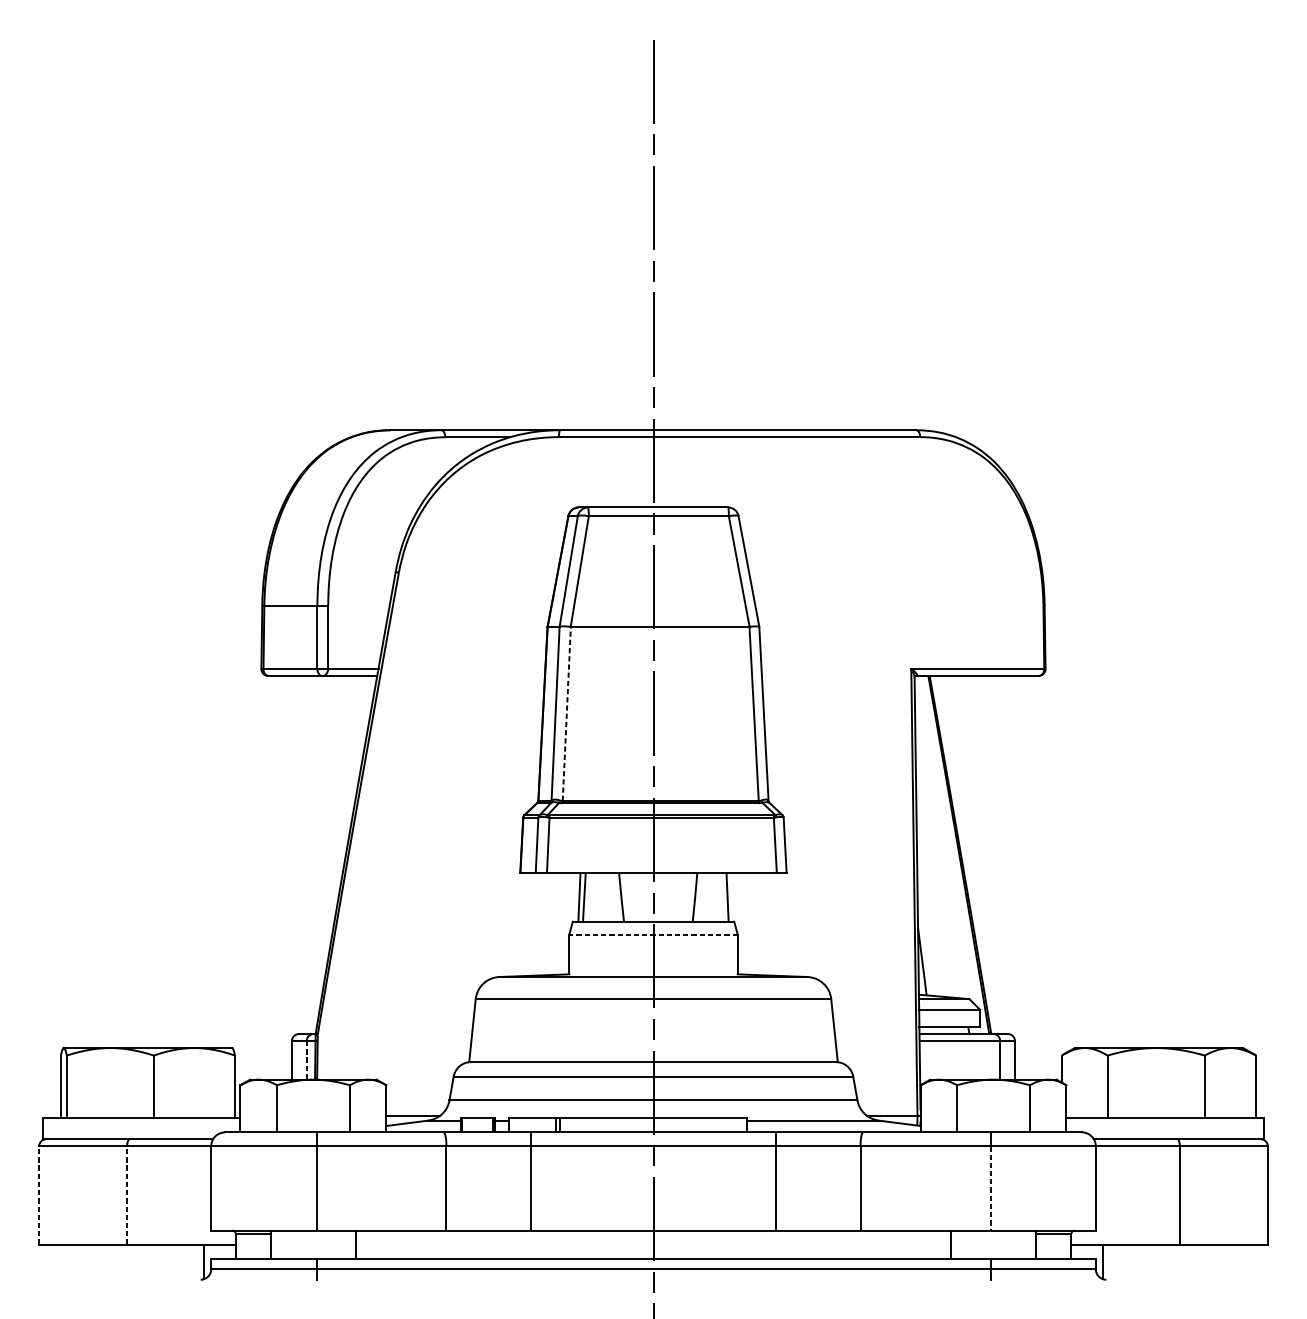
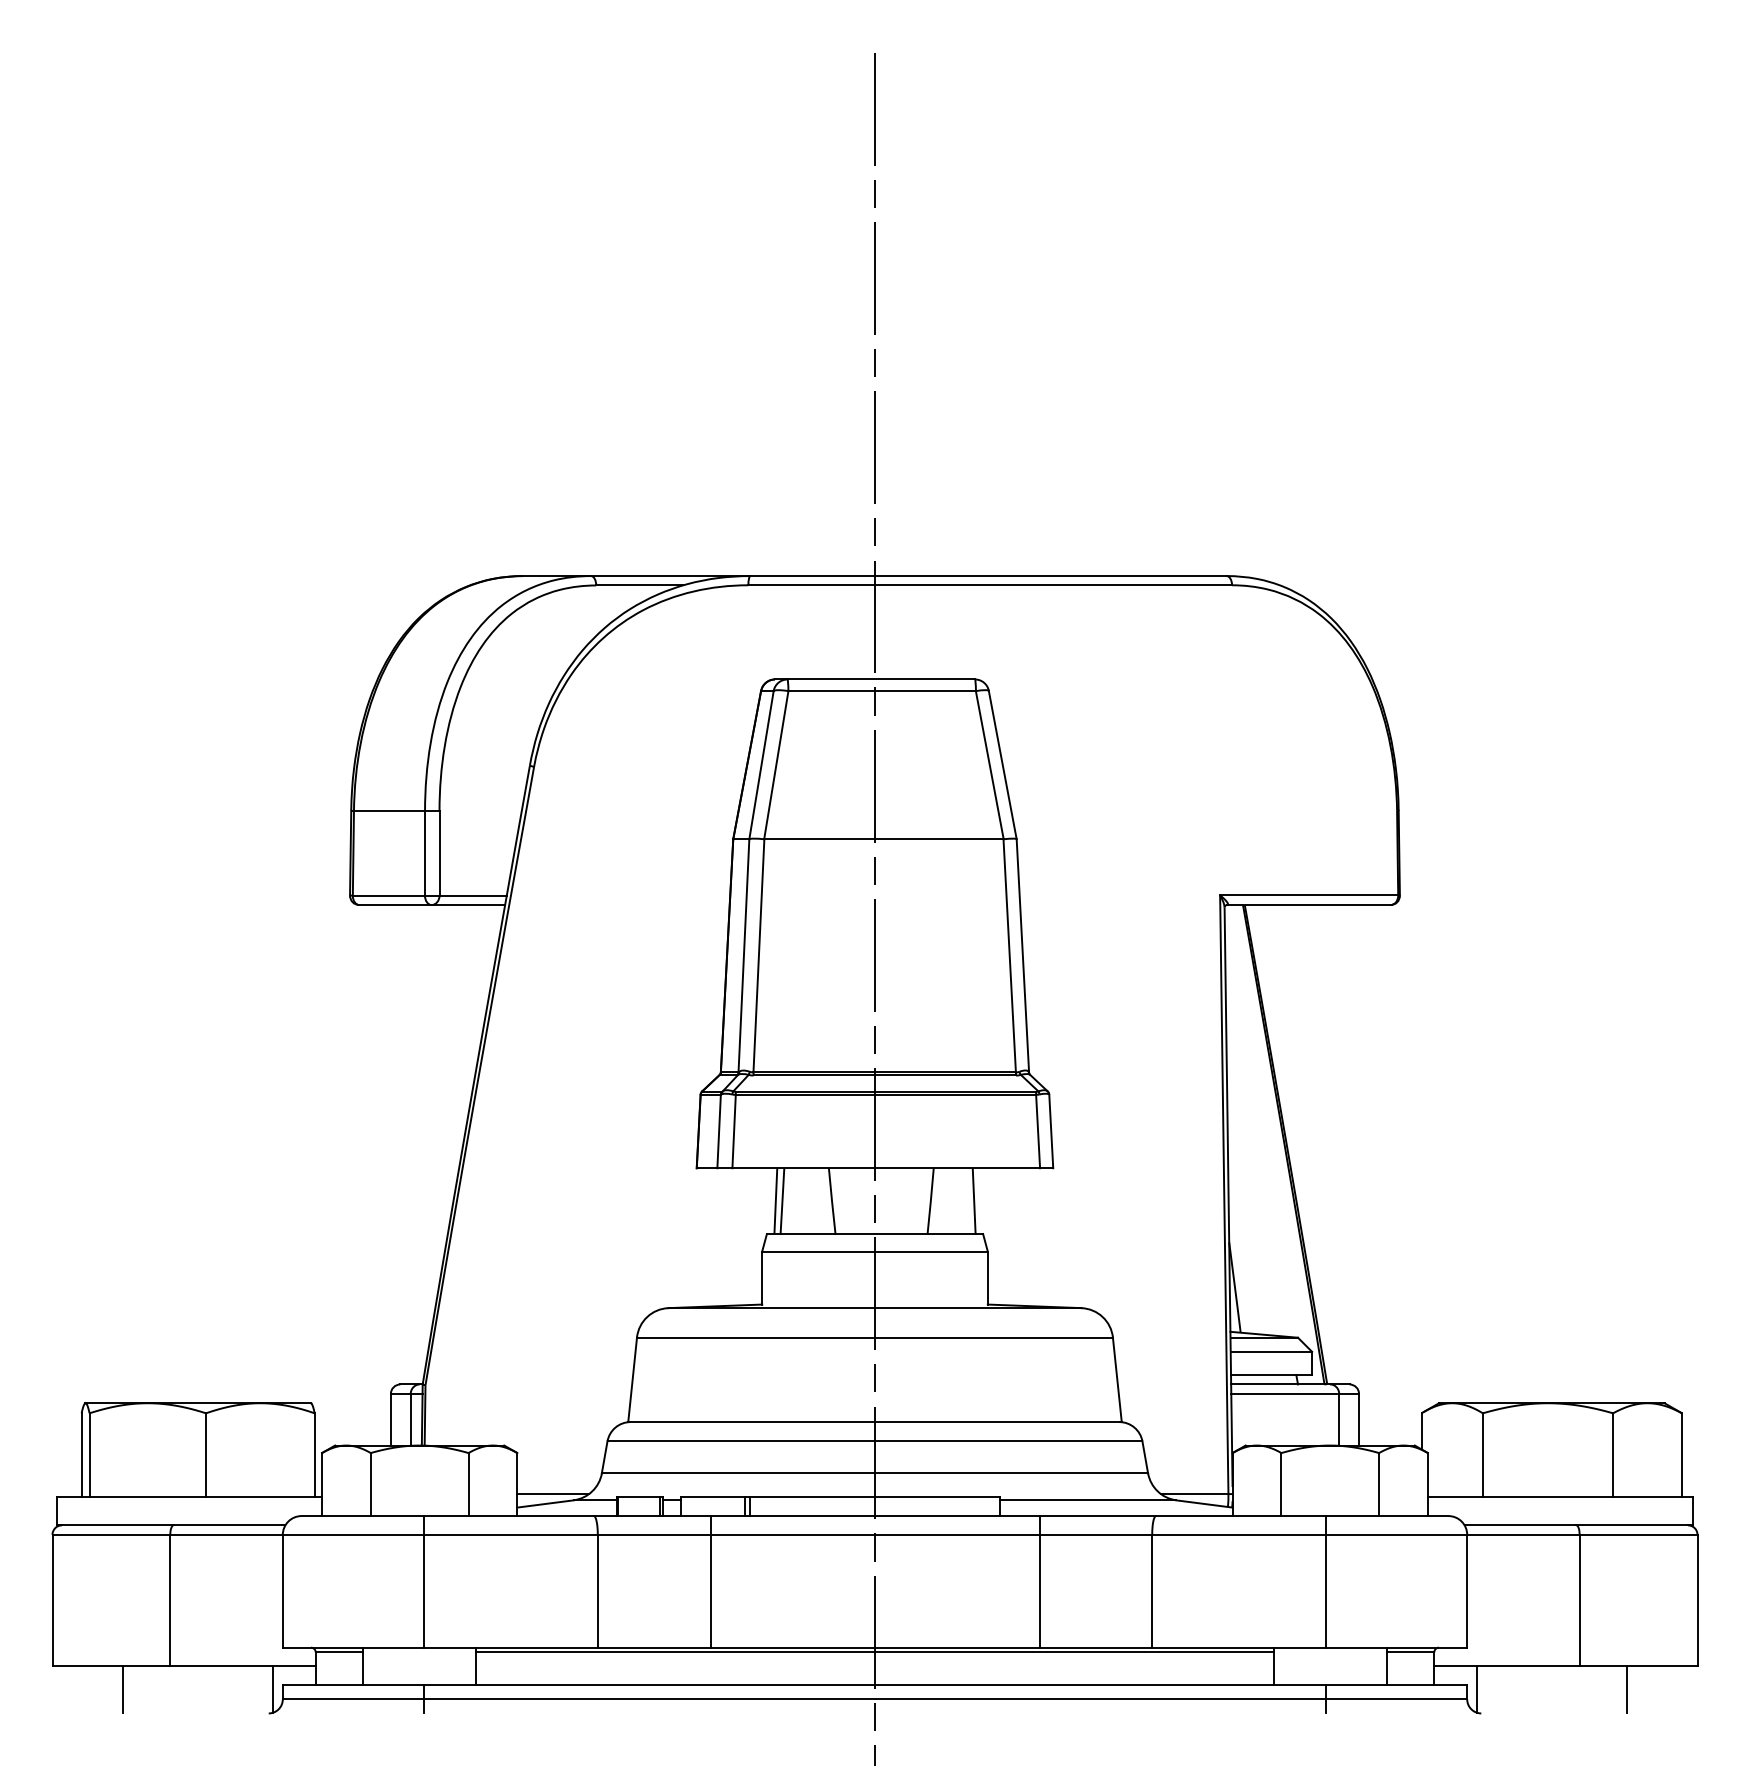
line: (566, 713) -> (758, 955), dashed -> solid
line: (653, 934) -> (875, 1251), dashed -> solid
line: (306, 1060) -> (410, 1419), dashed -> solid
line: (990, 1188) -> (1326, 1591), dashed -> solid
line: (39, 1195) -> (52, 1600), dashed -> solid
line: (127, 1195) -> (170, 1600), dashed -> solid
line: (653, 1234) -> (874, 1652), added
line: (92, 1261) -> (123, 1689), added
line: (1215, 1261) -> (1627, 1689), added

